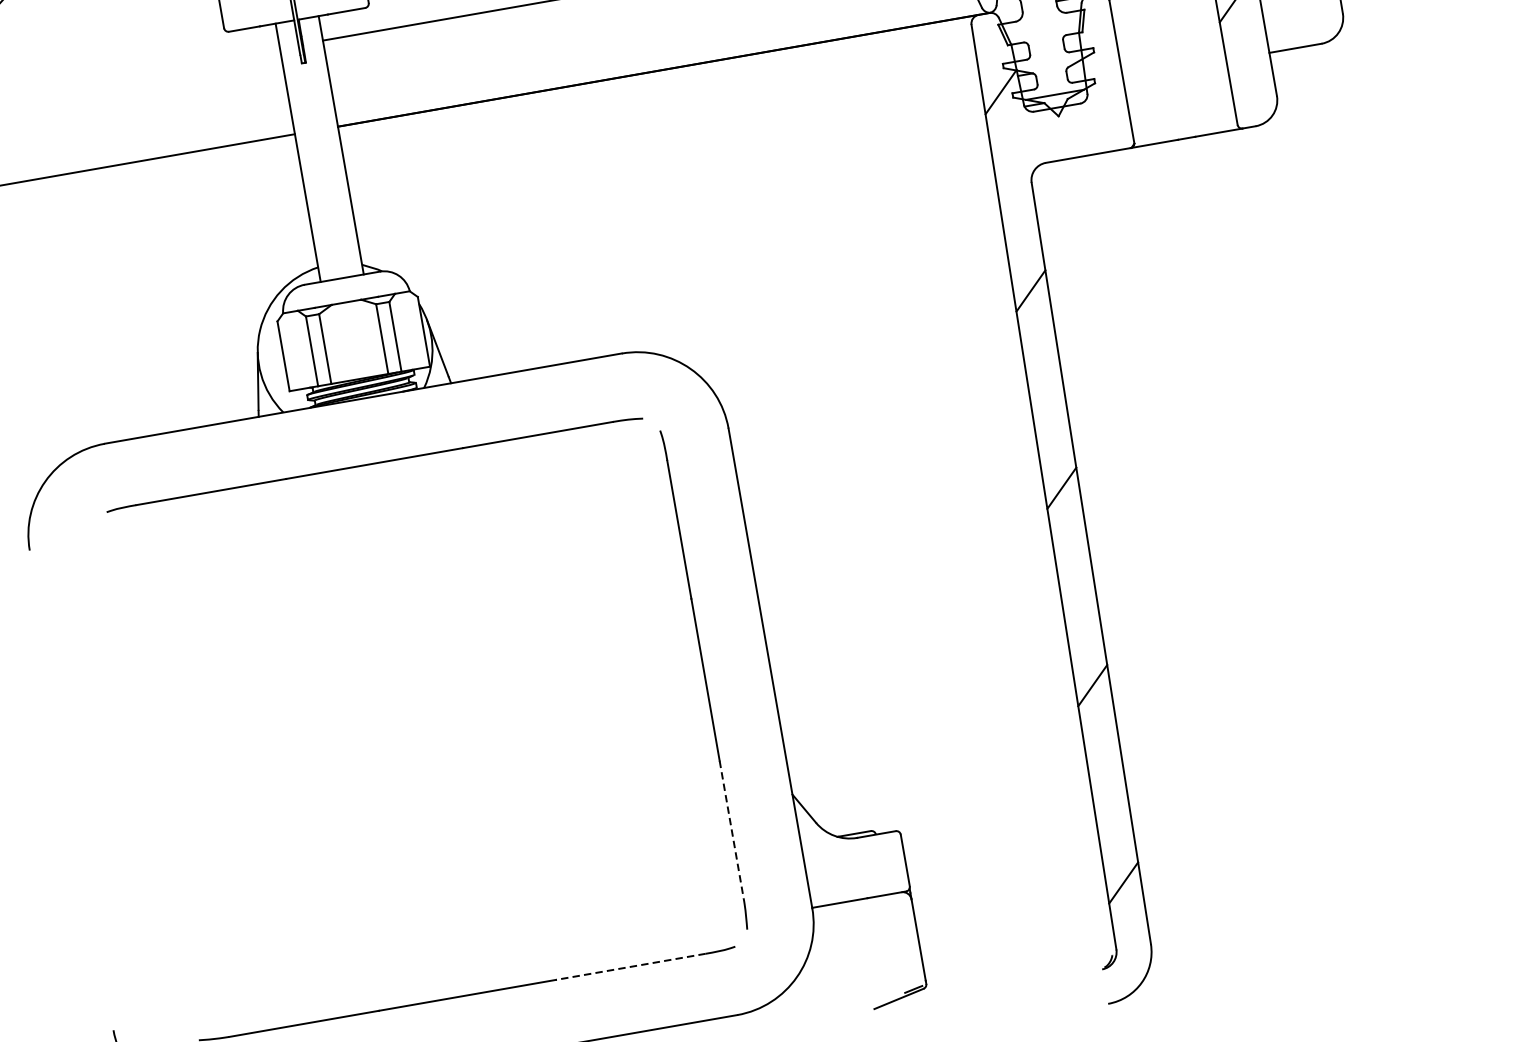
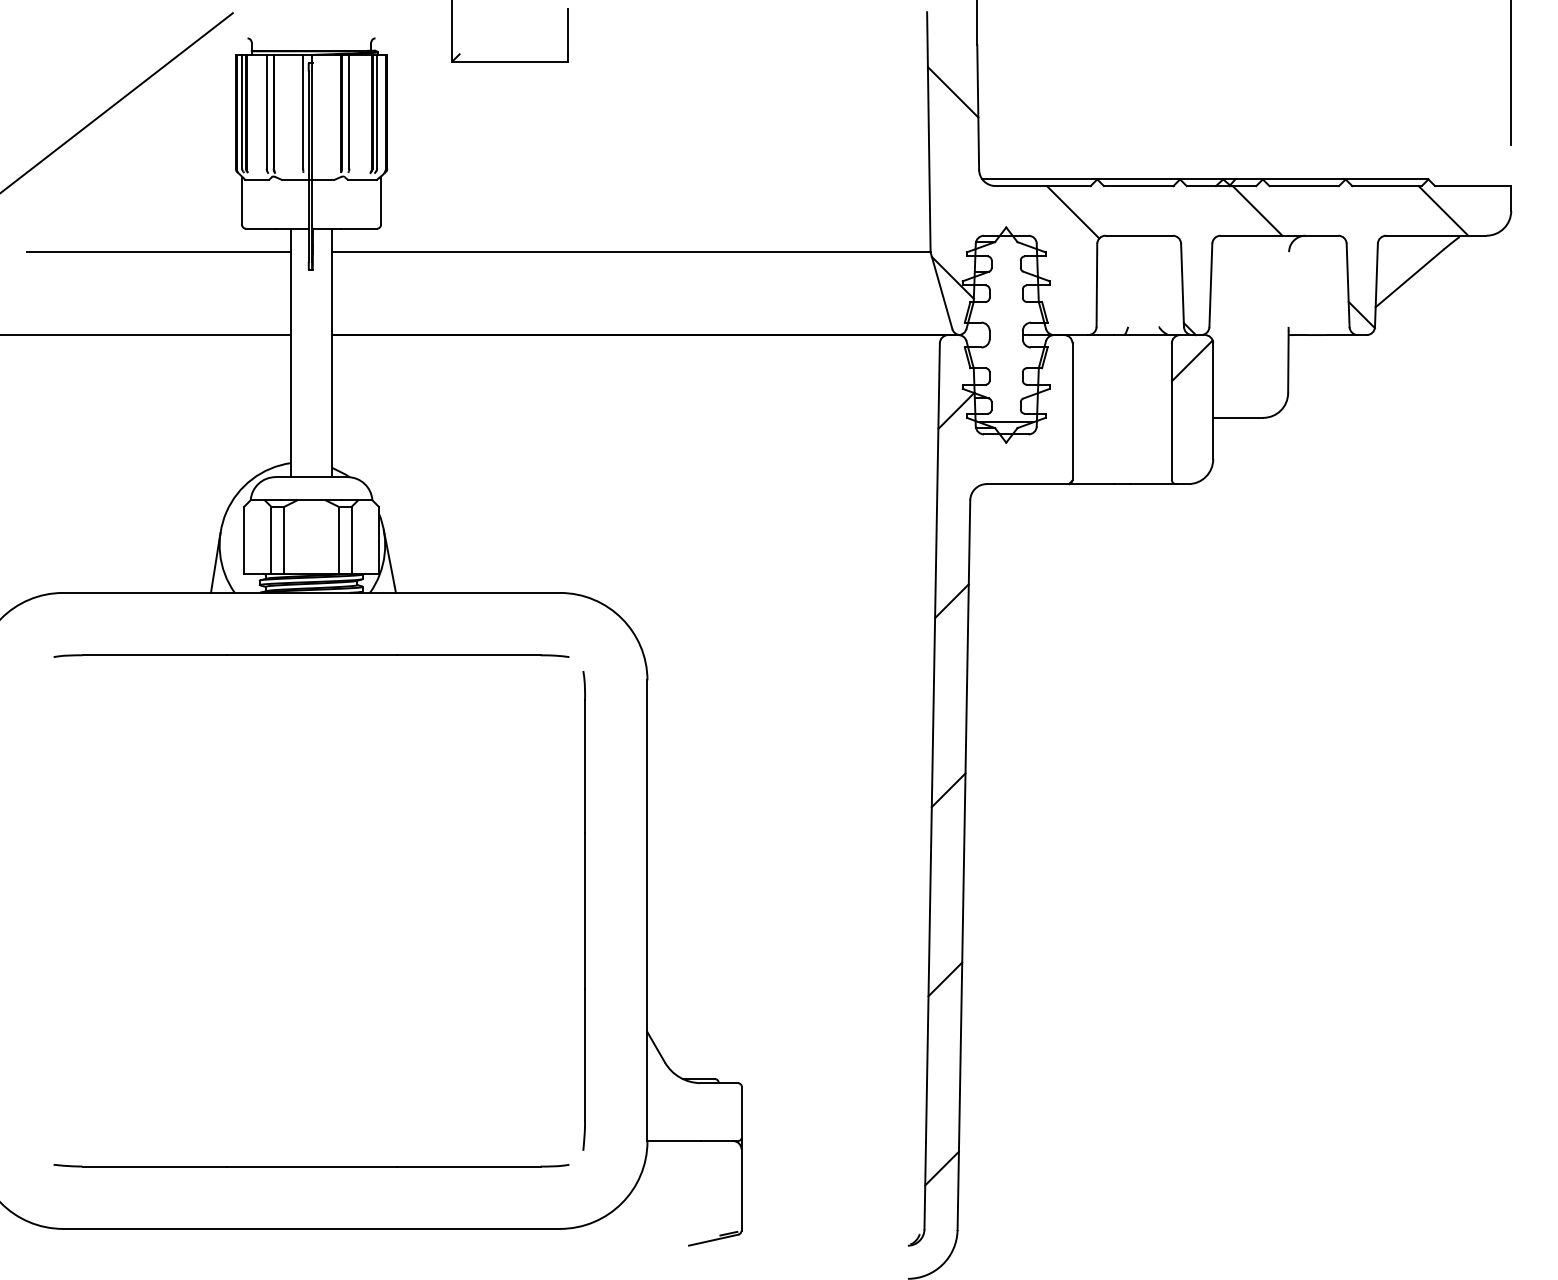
line: (142, 72) -> (158, 252), added
line: (732, 830) -> (585, 1055), dashed -> solid
line: (630, 966) -> (468, 1166), dashed -> solid

